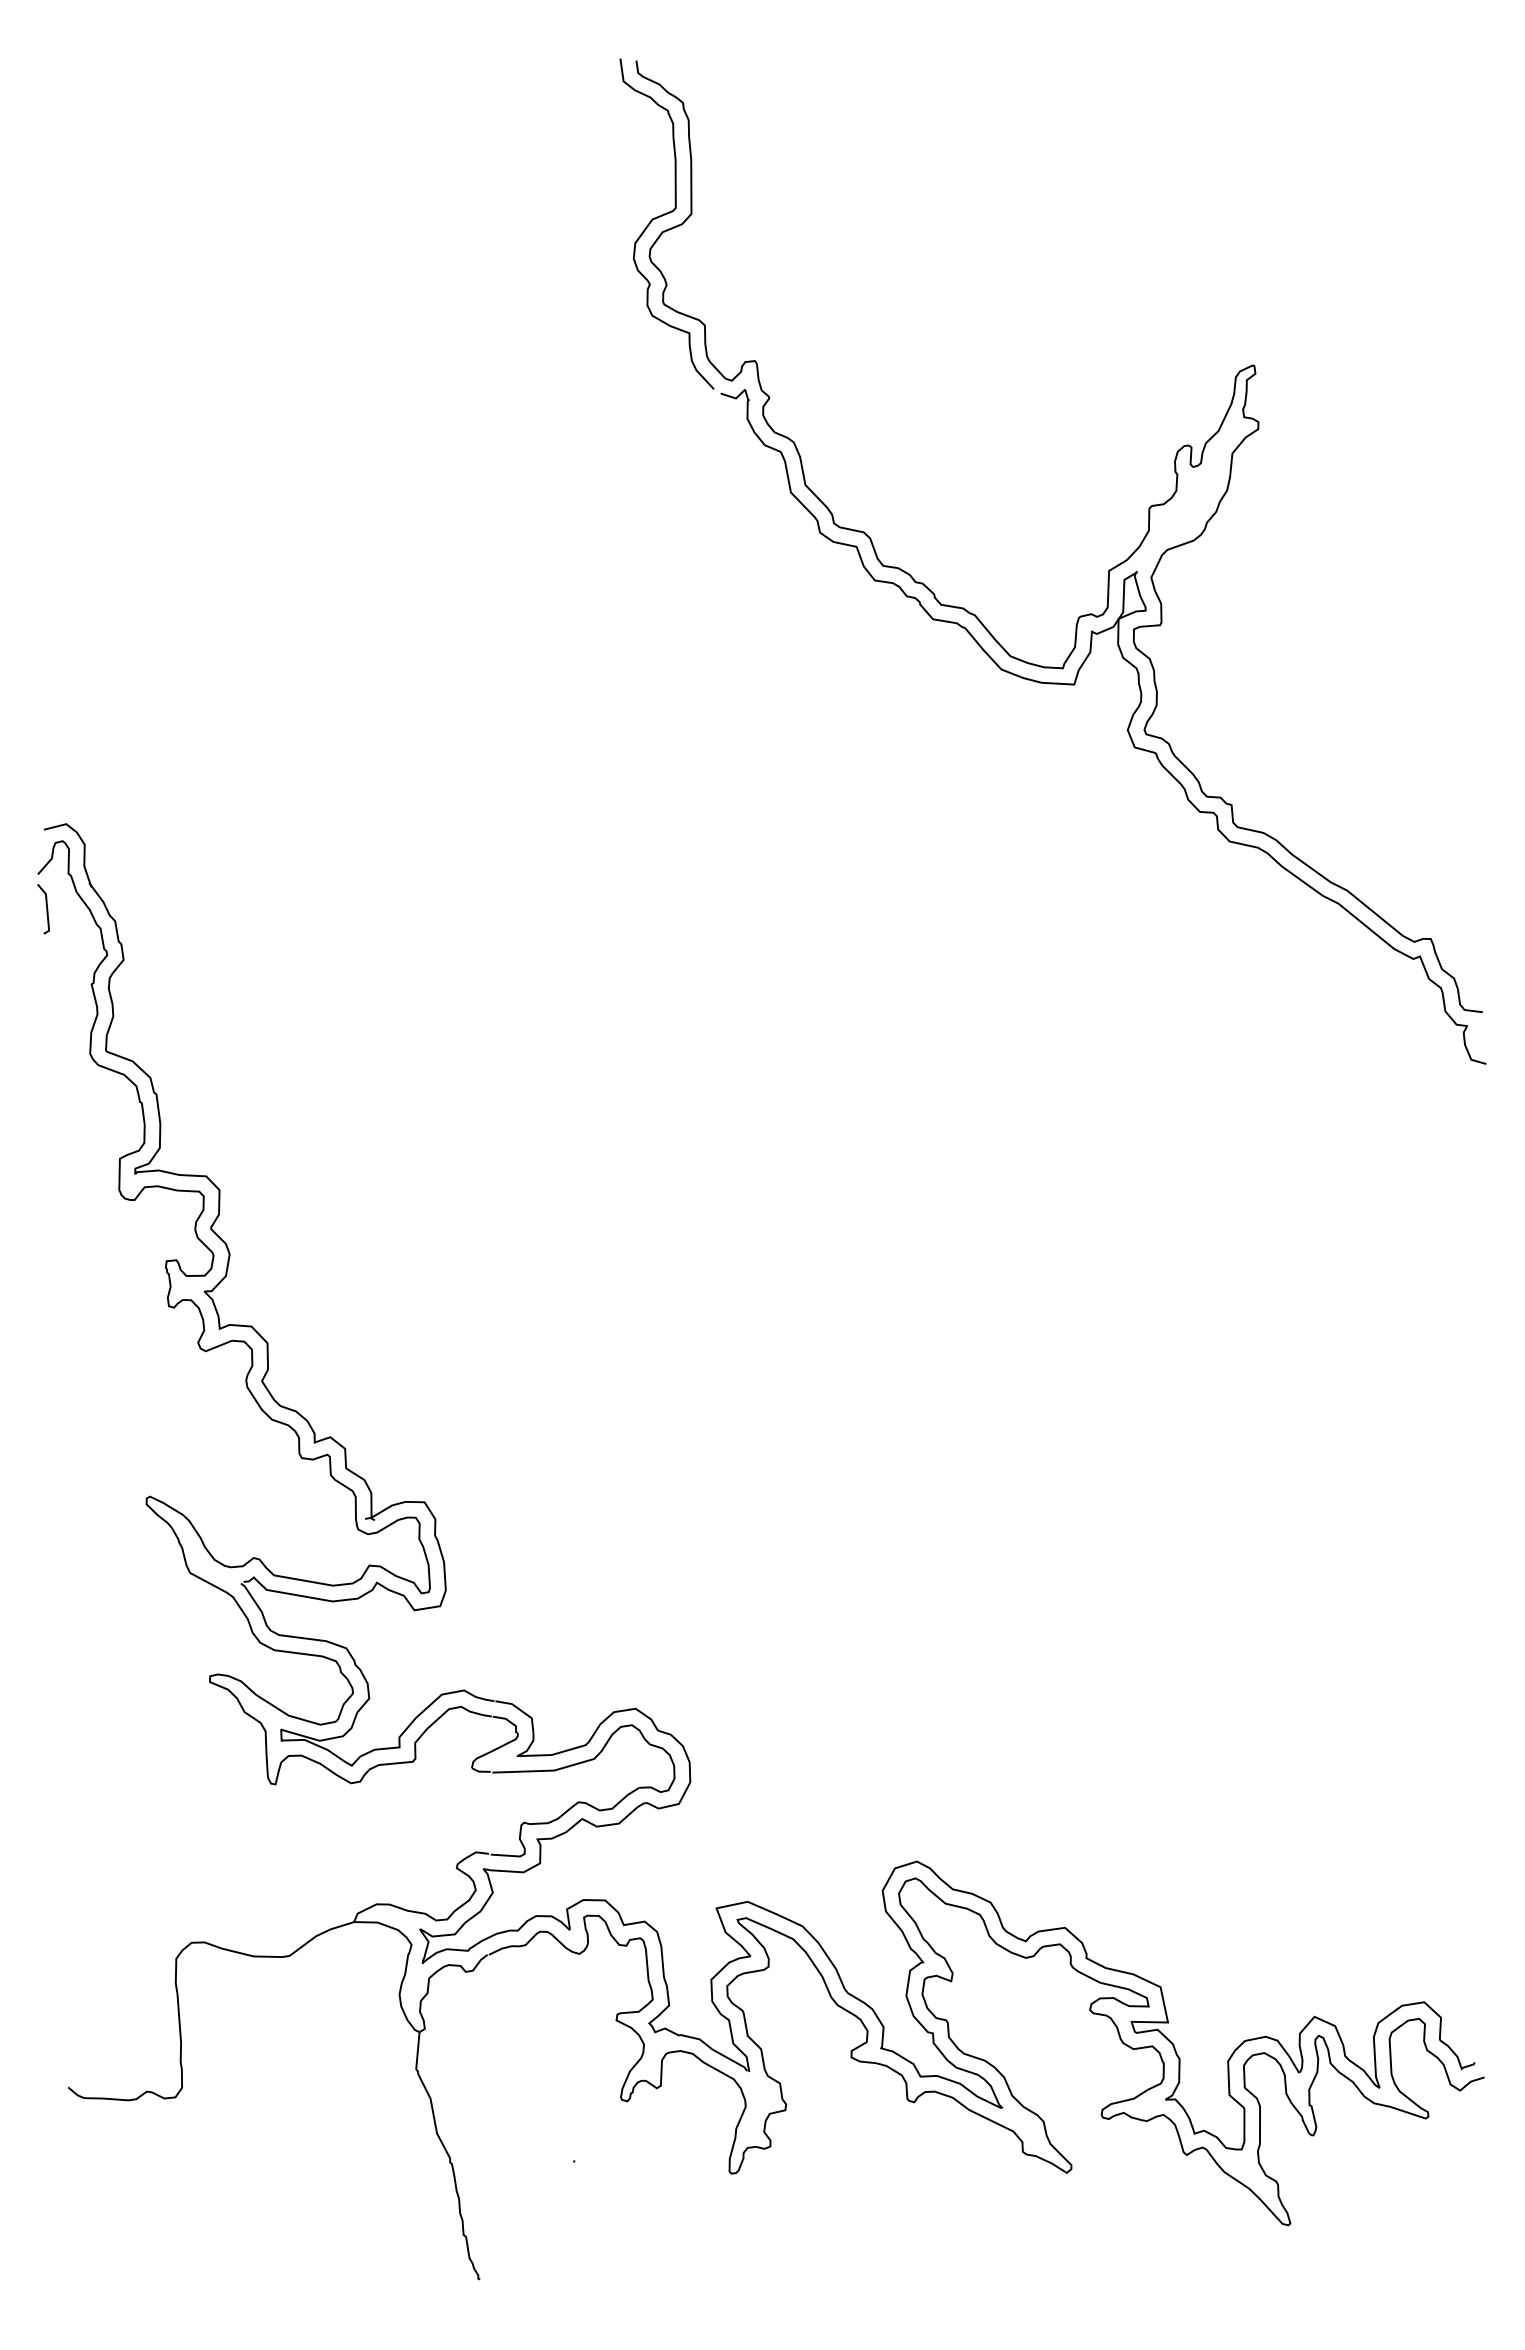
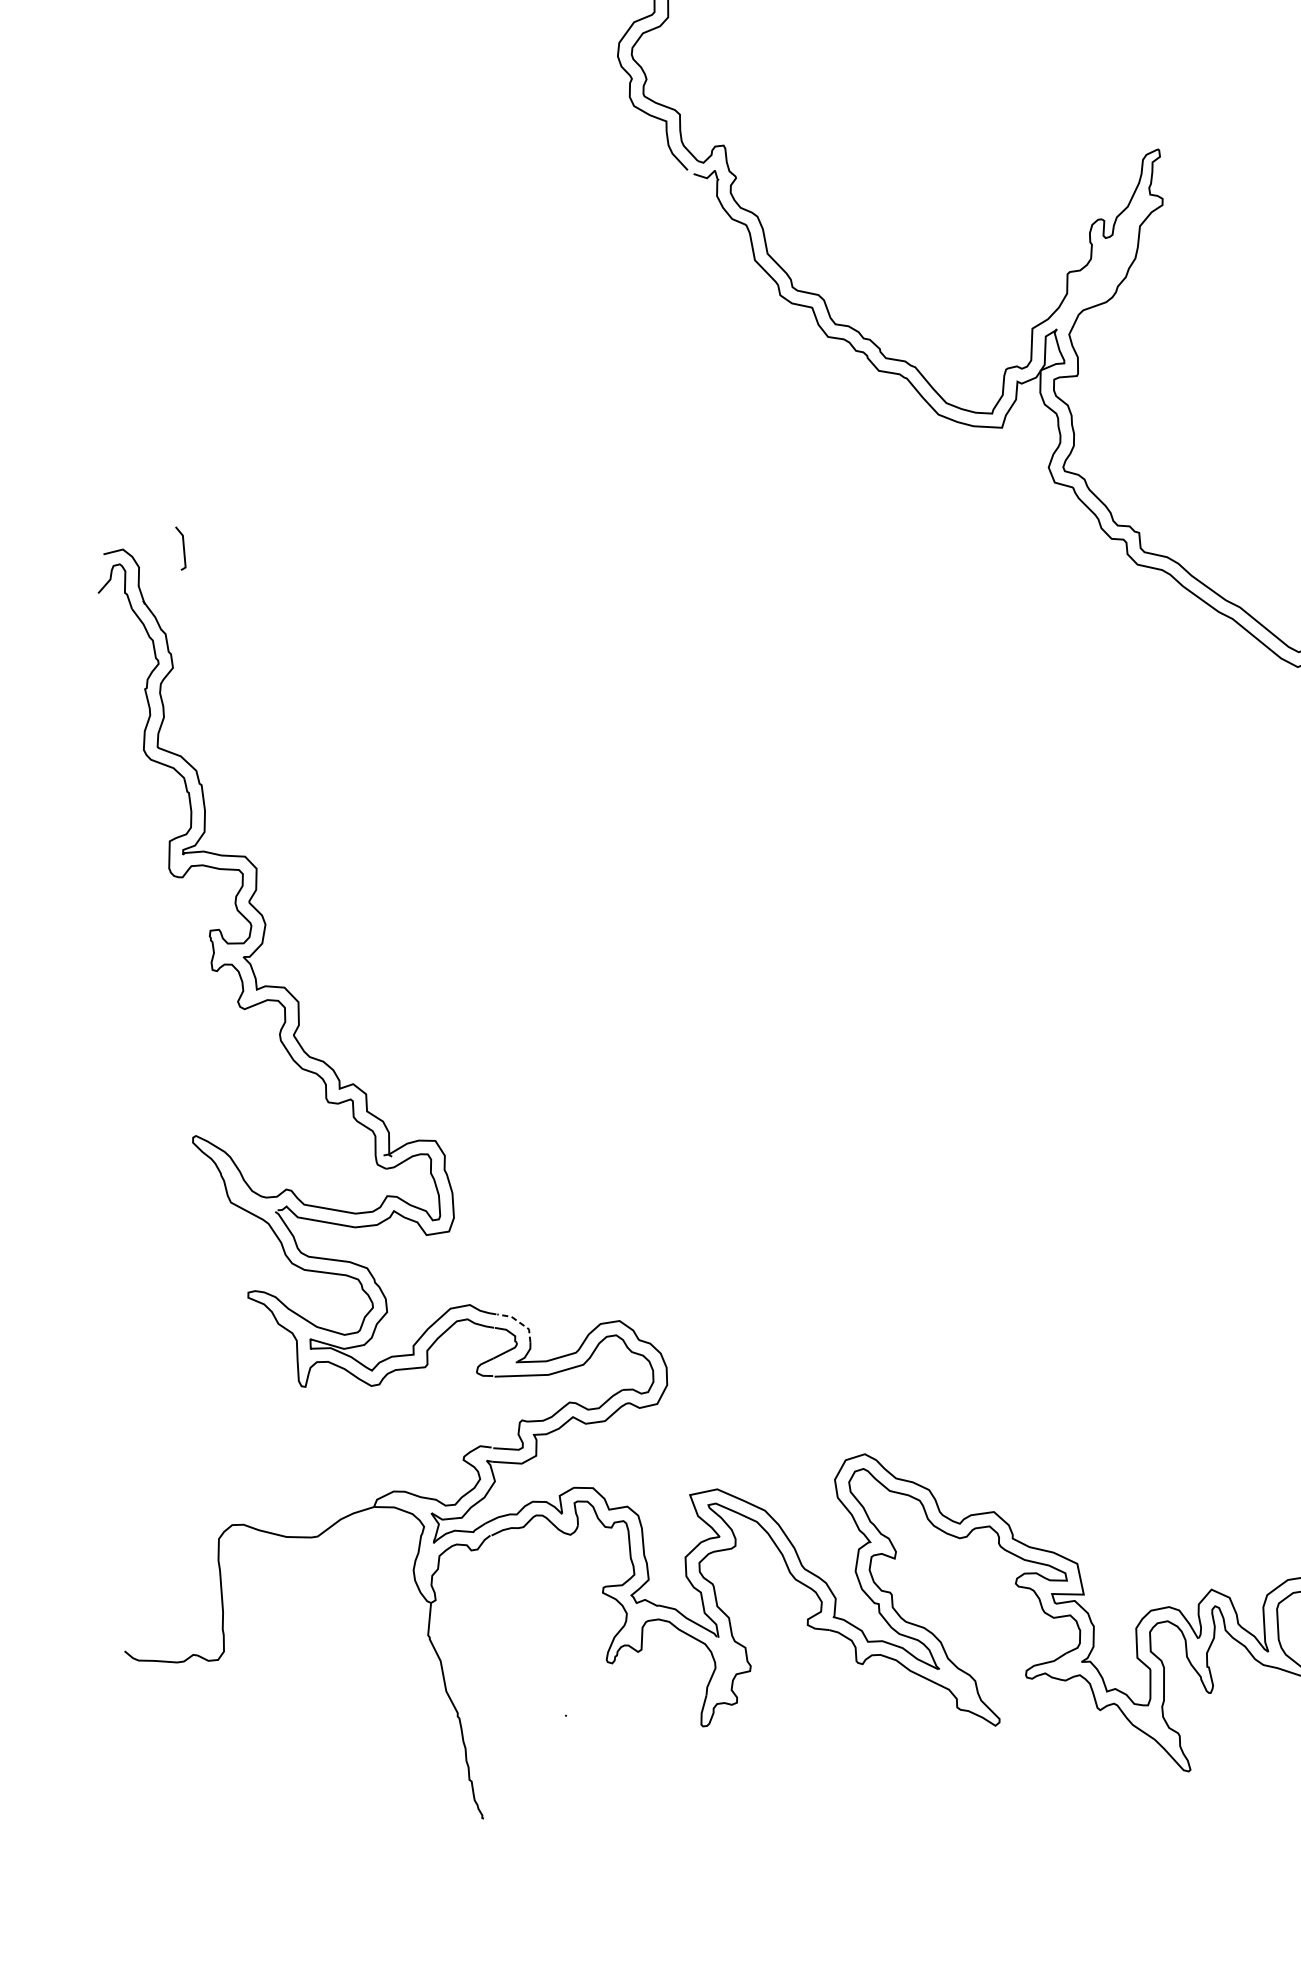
line: (46, 908) -> (183, 548), moved
line: (521, 1710) -> (519, 1322), solid -> dashed

